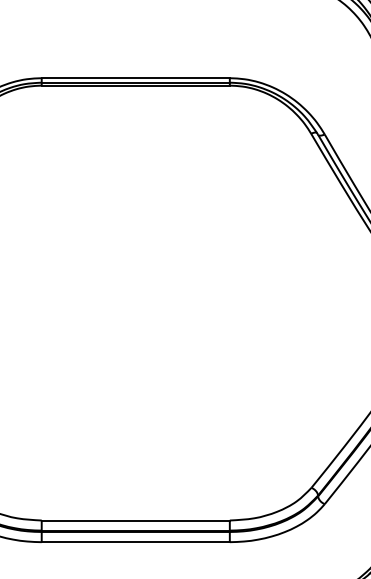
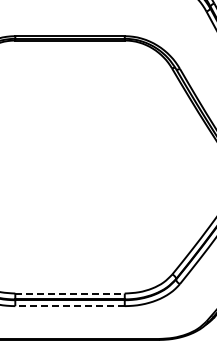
line: (136, 520) -> (70, 293), solid -> dashed
line: (136, 542) -> (70, 306), solid -> dashed

